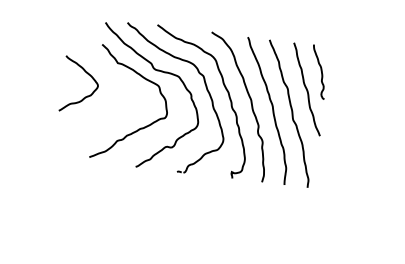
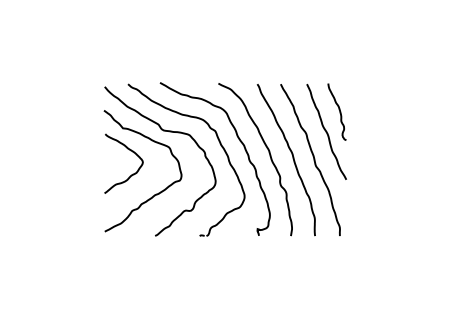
curve: (86, 96) -> (131, 174), moved

